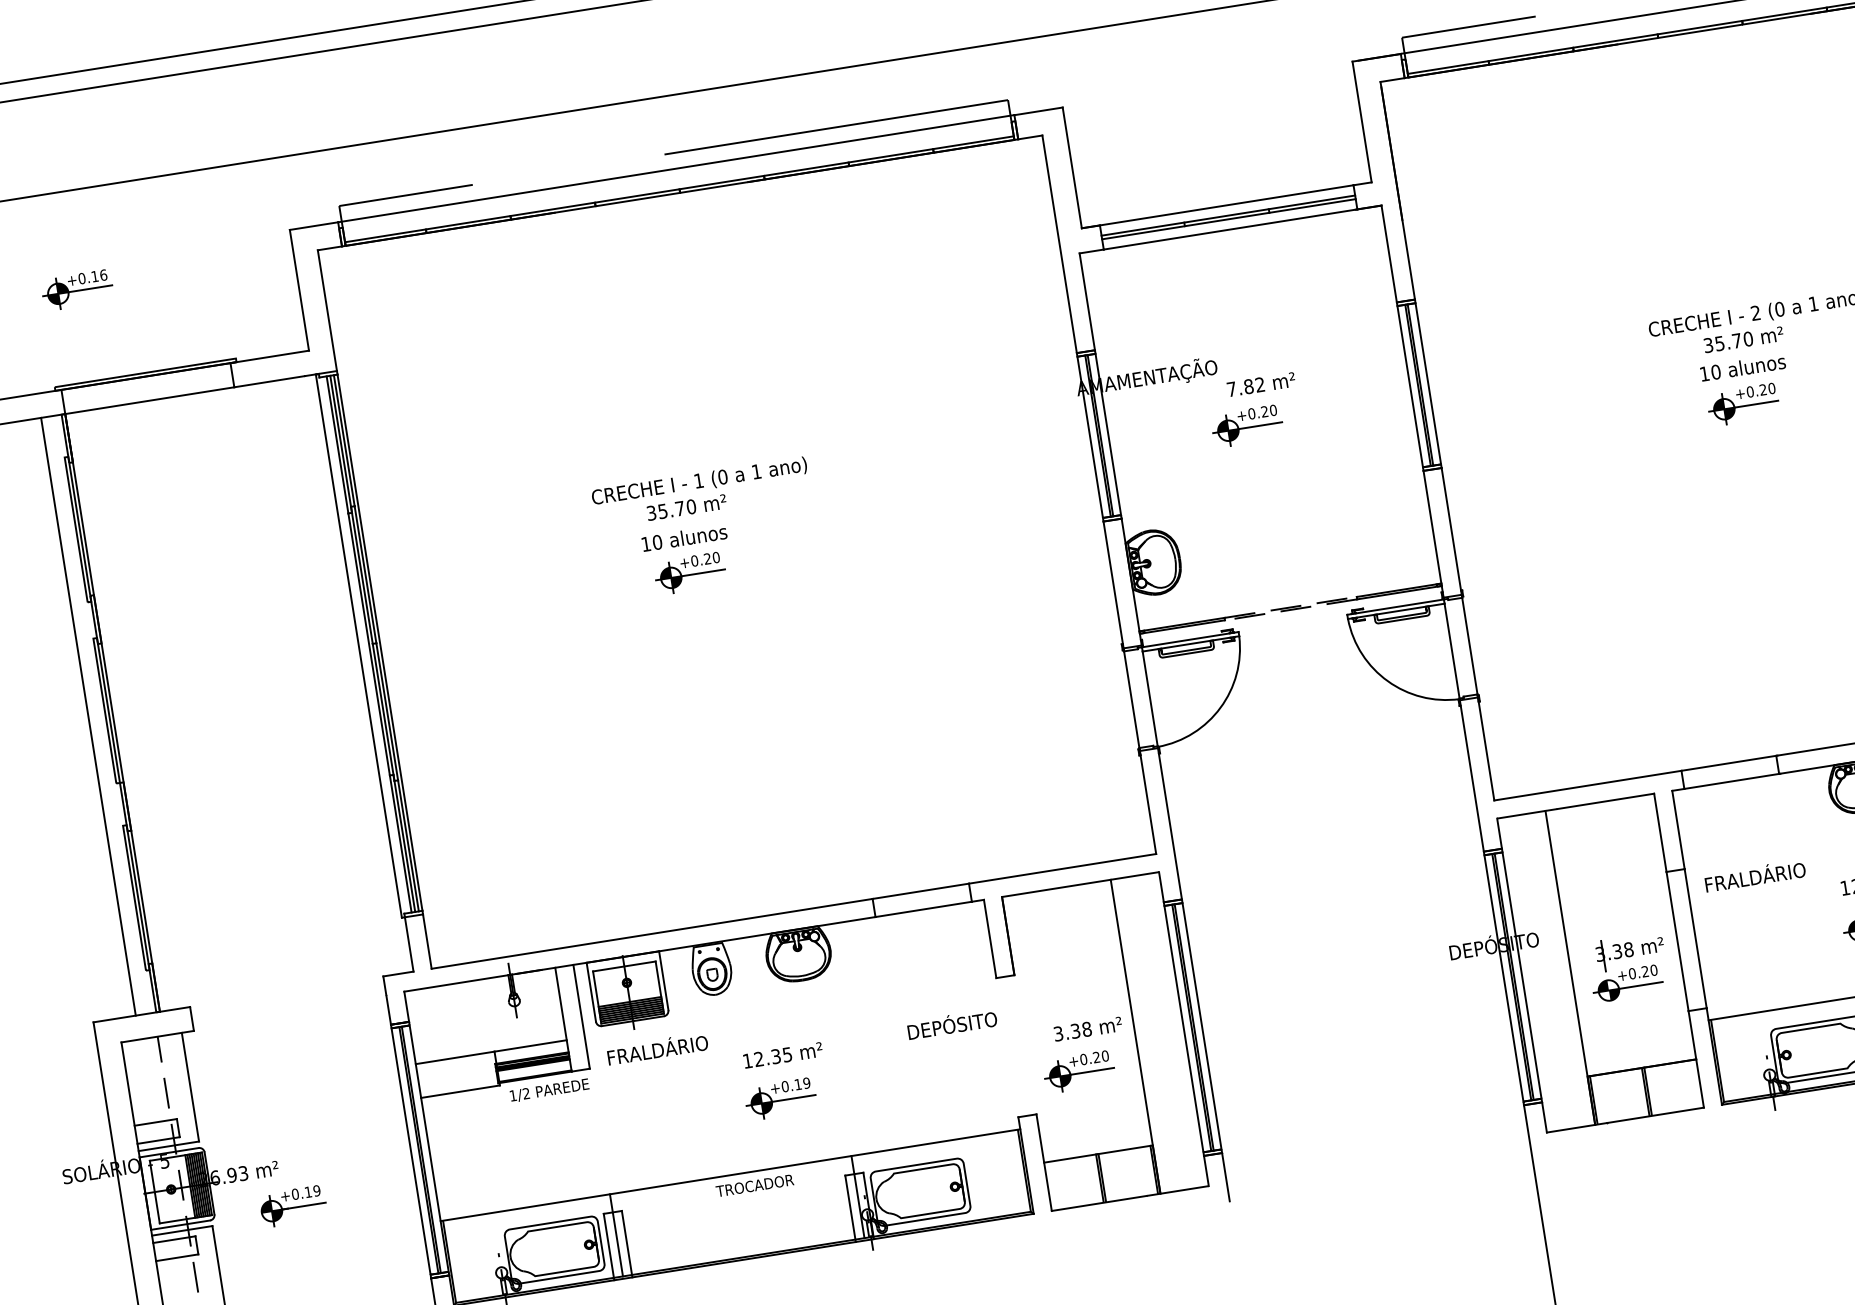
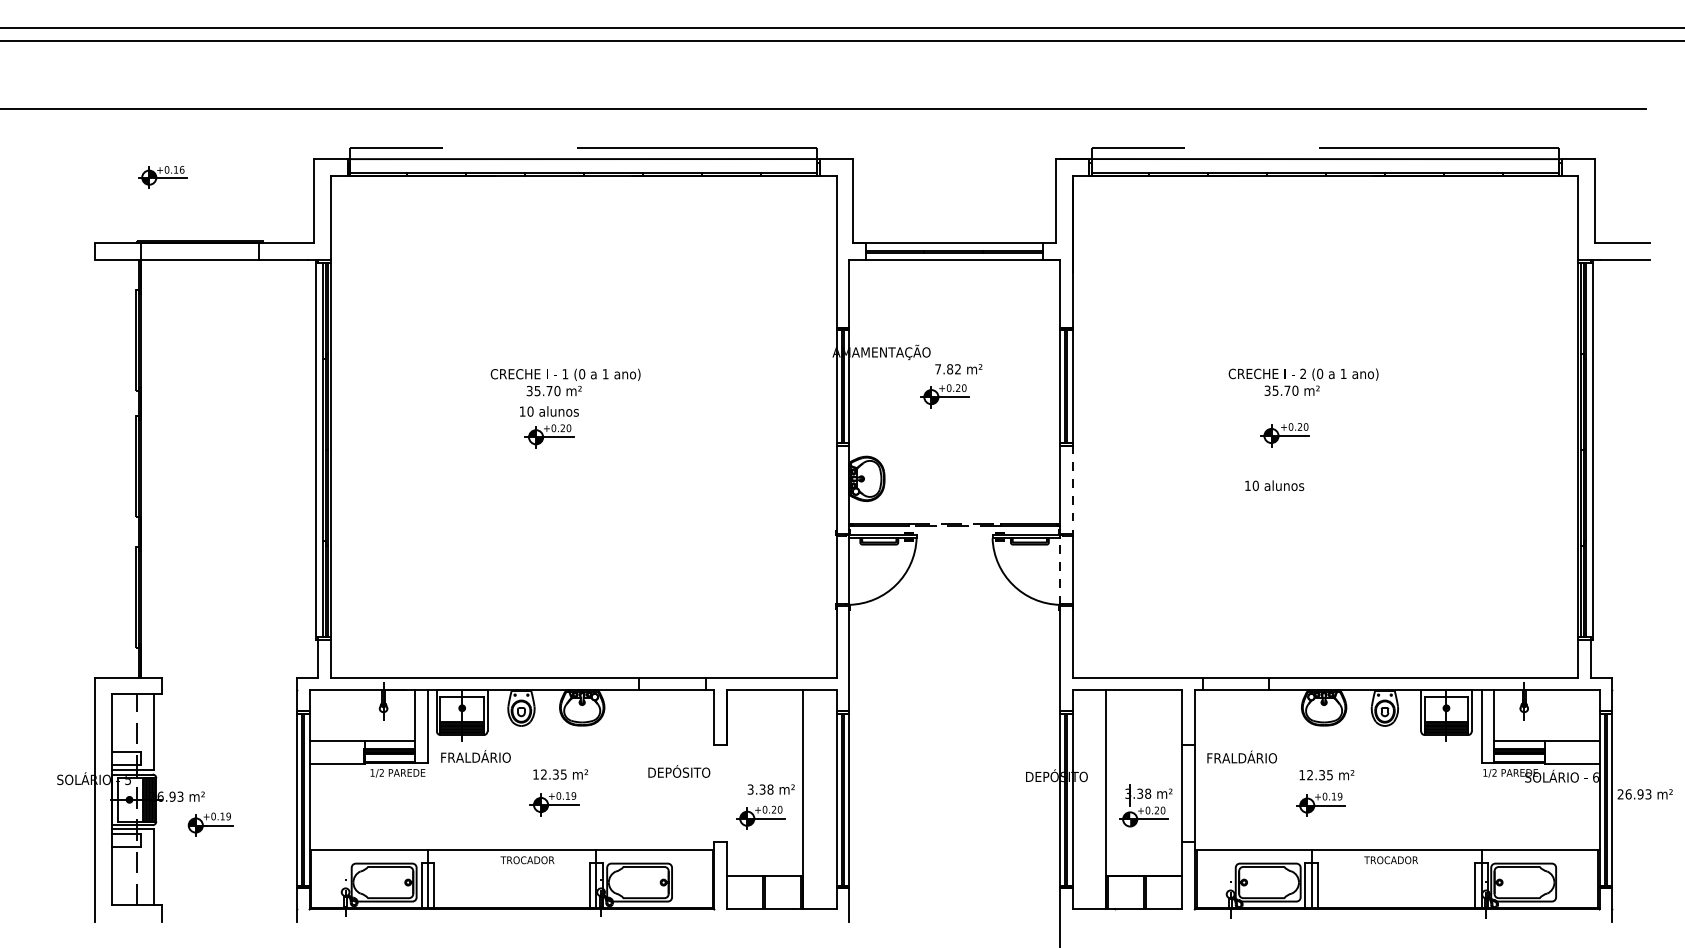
text: (1742, 367) -> (1274, 485), moved
line: (1451, 532) -> (1072, 490), solid -> dashed
line: (1451, 650) -> (1059, 570), solid -> dashed
line: (88, 716) -> (124, 468), removed

